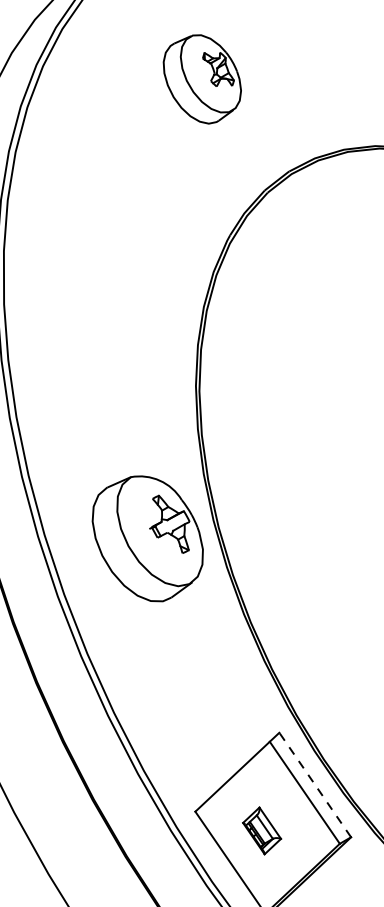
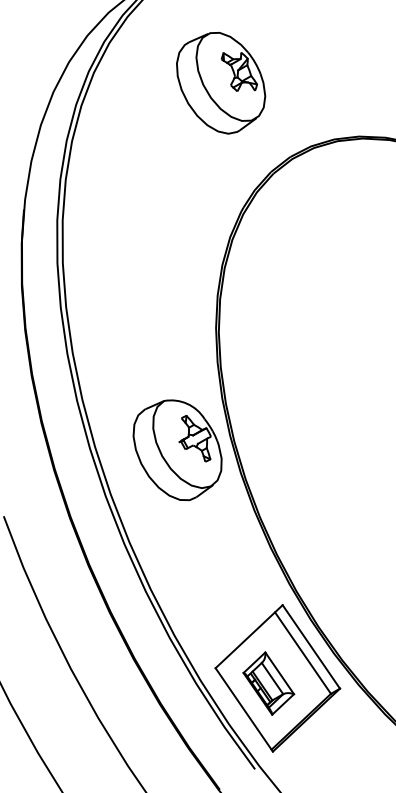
part: (202, 79) -> (221, 83), size x1.43
line: (315, 784) -> (311, 646), dashed -> solid
part: (261, 830) -> (268, 683), size x1.67

